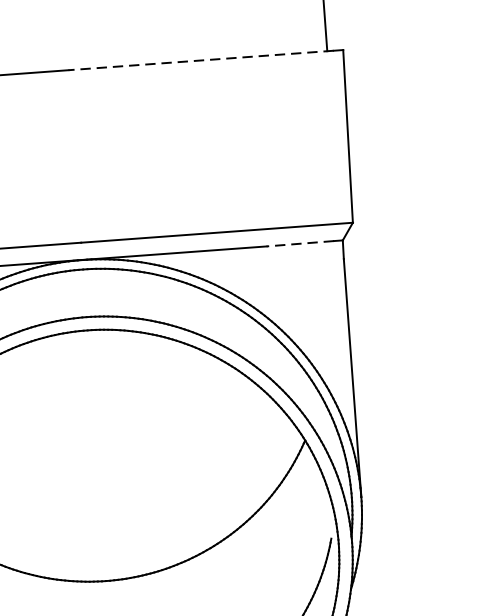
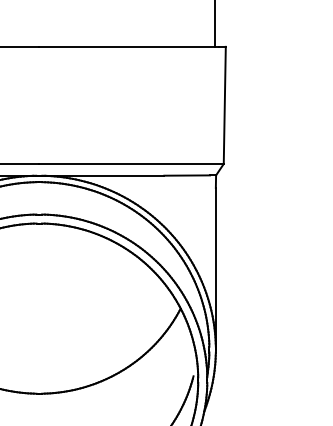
line: (199, 60) -> (128, 46), dashed -> solid
line: (300, 243) -> (187, 175), dashed -> solid

